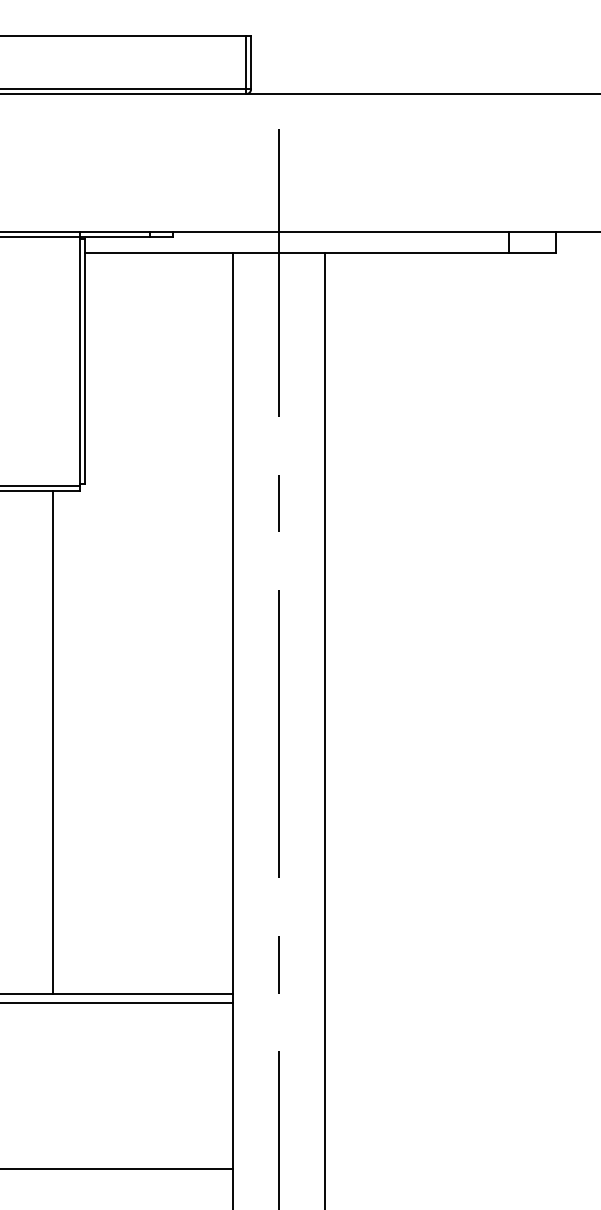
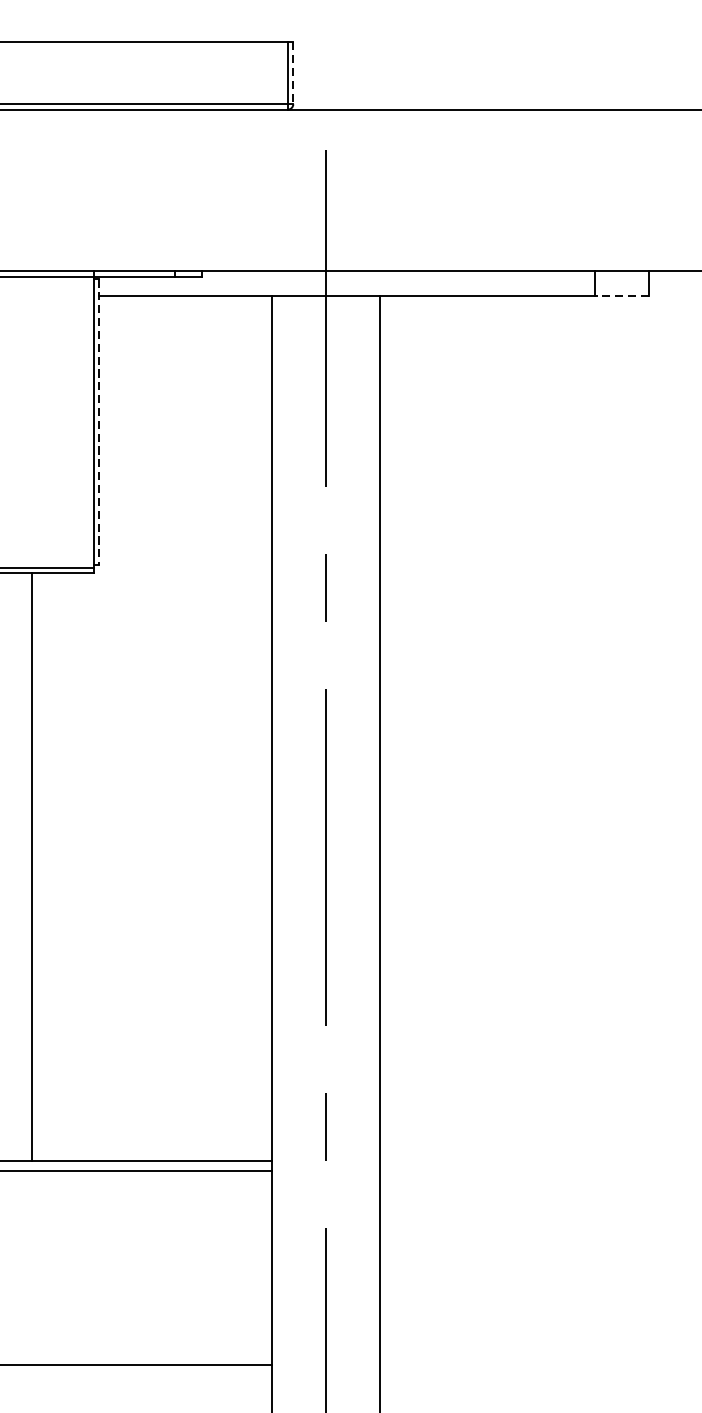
line: (251, 62) -> (293, 72), solid -> dashed
line: (532, 253) -> (621, 295), solid -> dashed
line: (84, 362) -> (98, 423), solid -> dashed
line: (52, 741) -> (32, 865), moved

